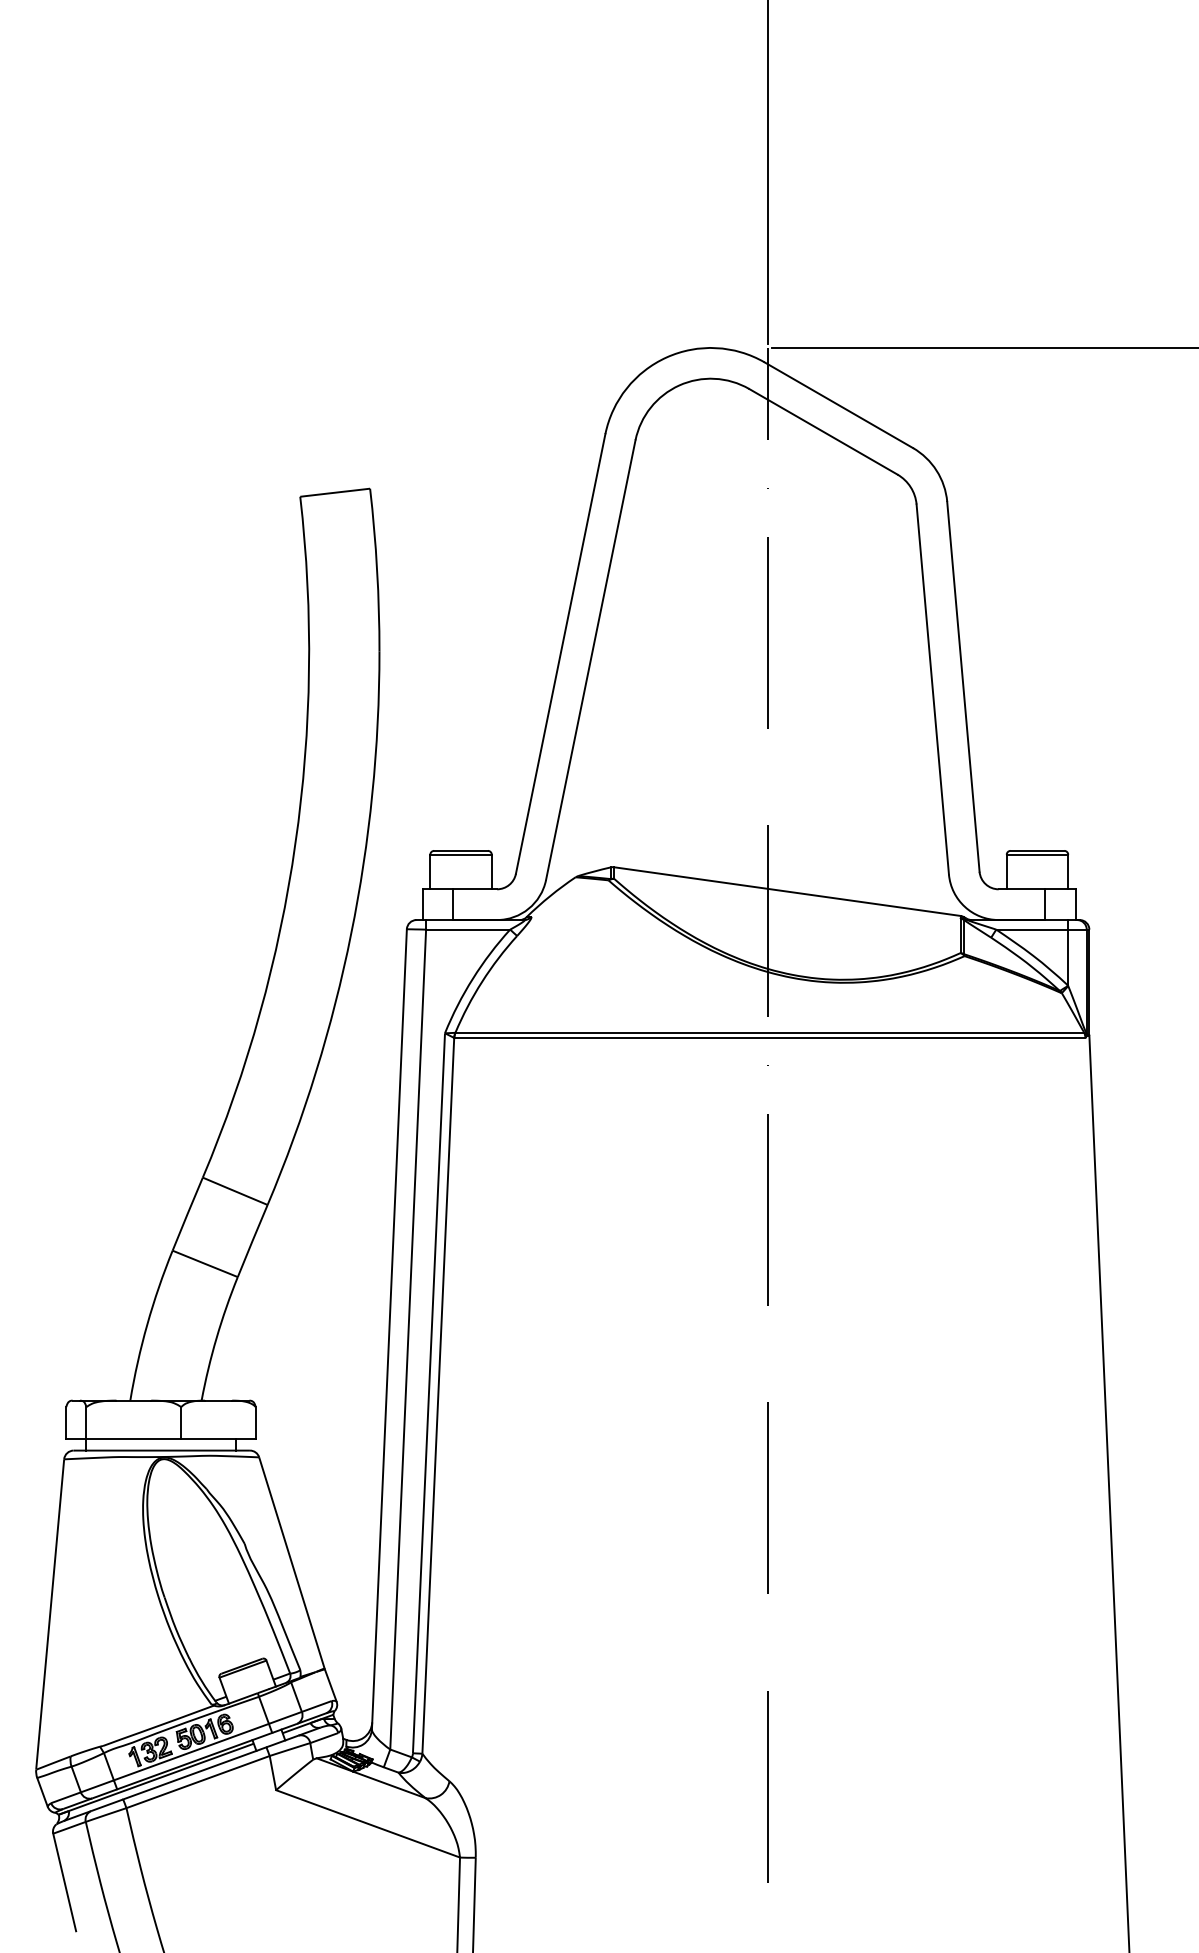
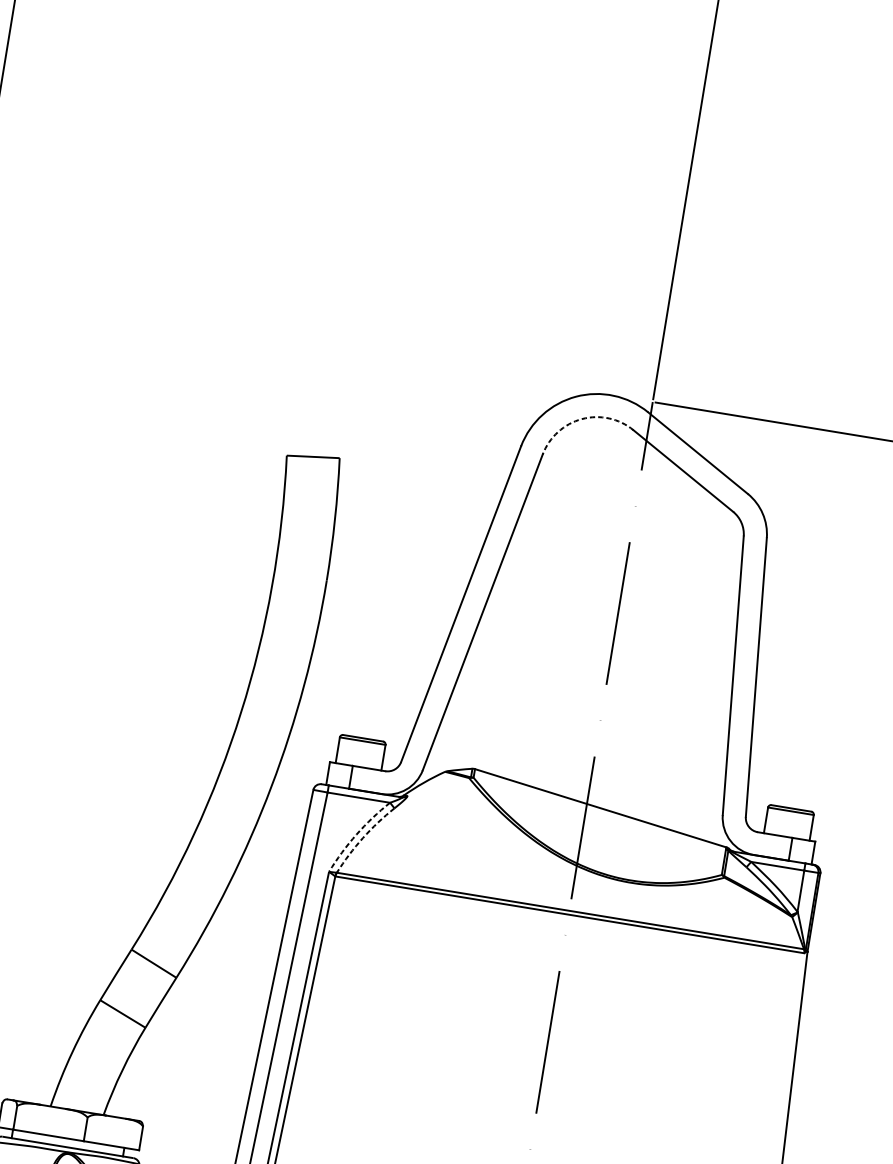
arc: (679, 385) -> (582, 419), solid -> dashed
arc: (473, 978) -> (356, 834), solid -> dashed
arc: (482, 981) -> (363, 837), solid -> dashed

